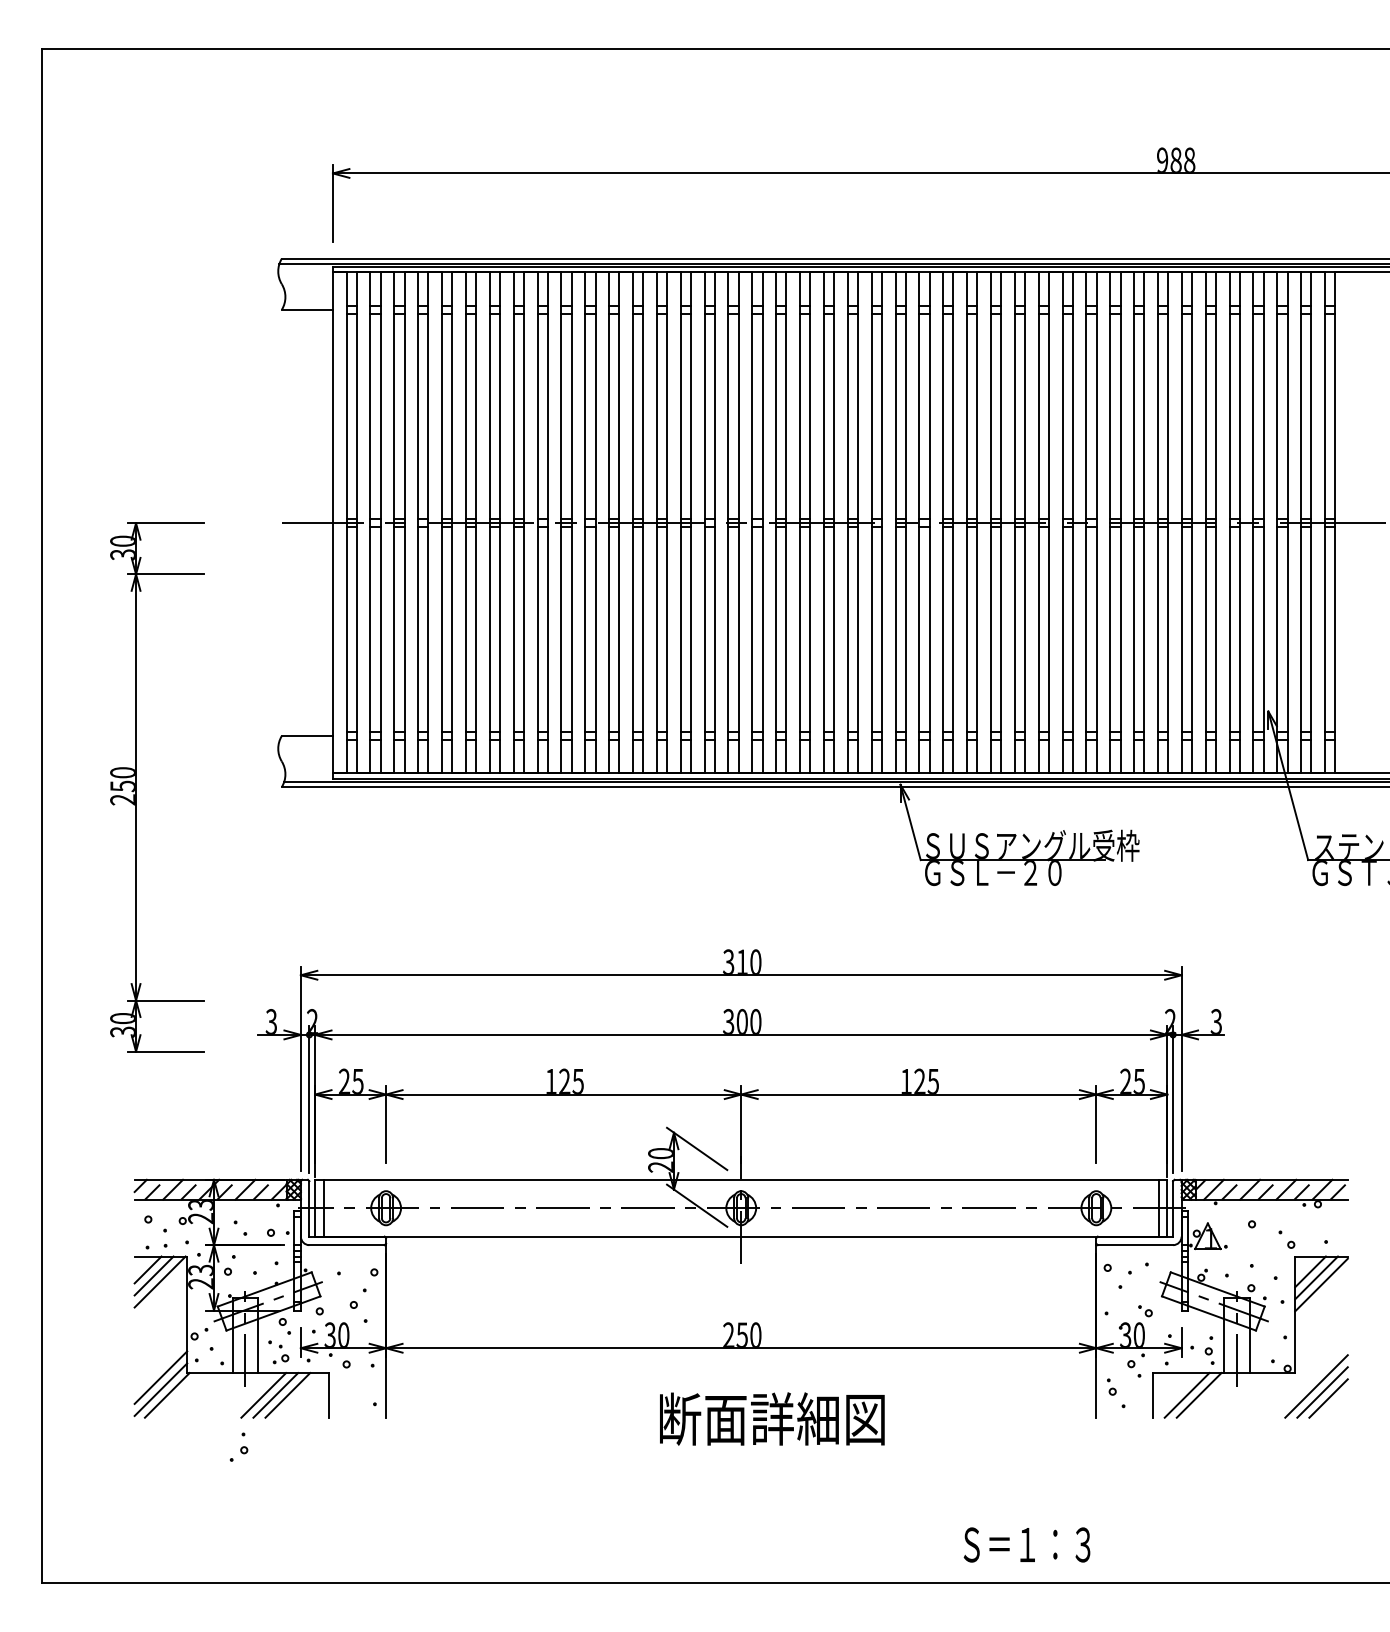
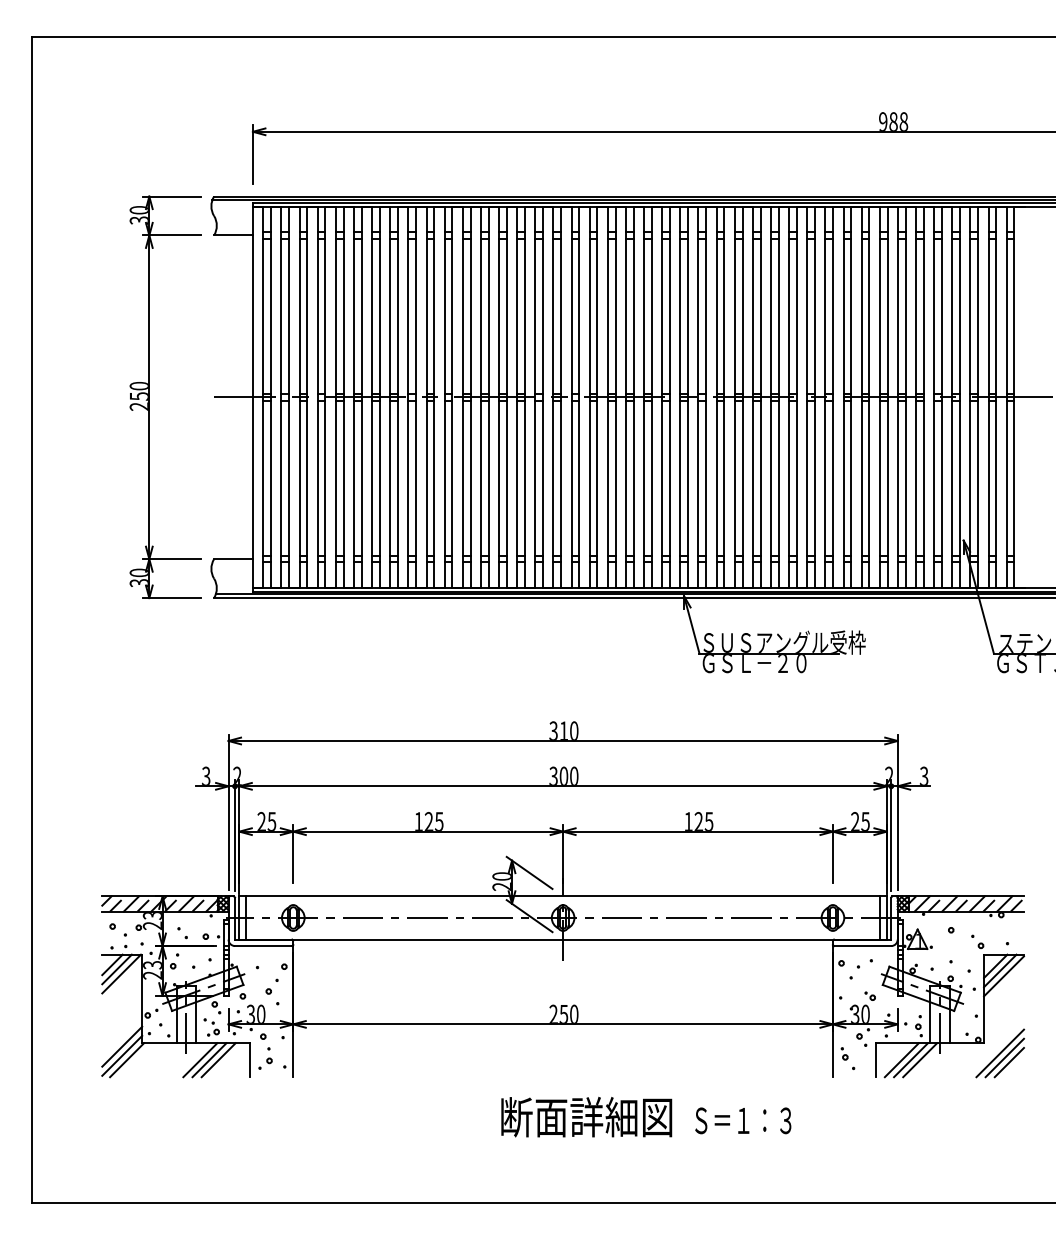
part: (136, 787) -> (149, 397), moved
line: (1211, 1395) -> (920, 1060), added
text: (771, 1418) -> (586, 1116), moved
part: (238, 1447) -> (265, 1058), moved
text: (1027, 1544) -> (743, 1120), moved

